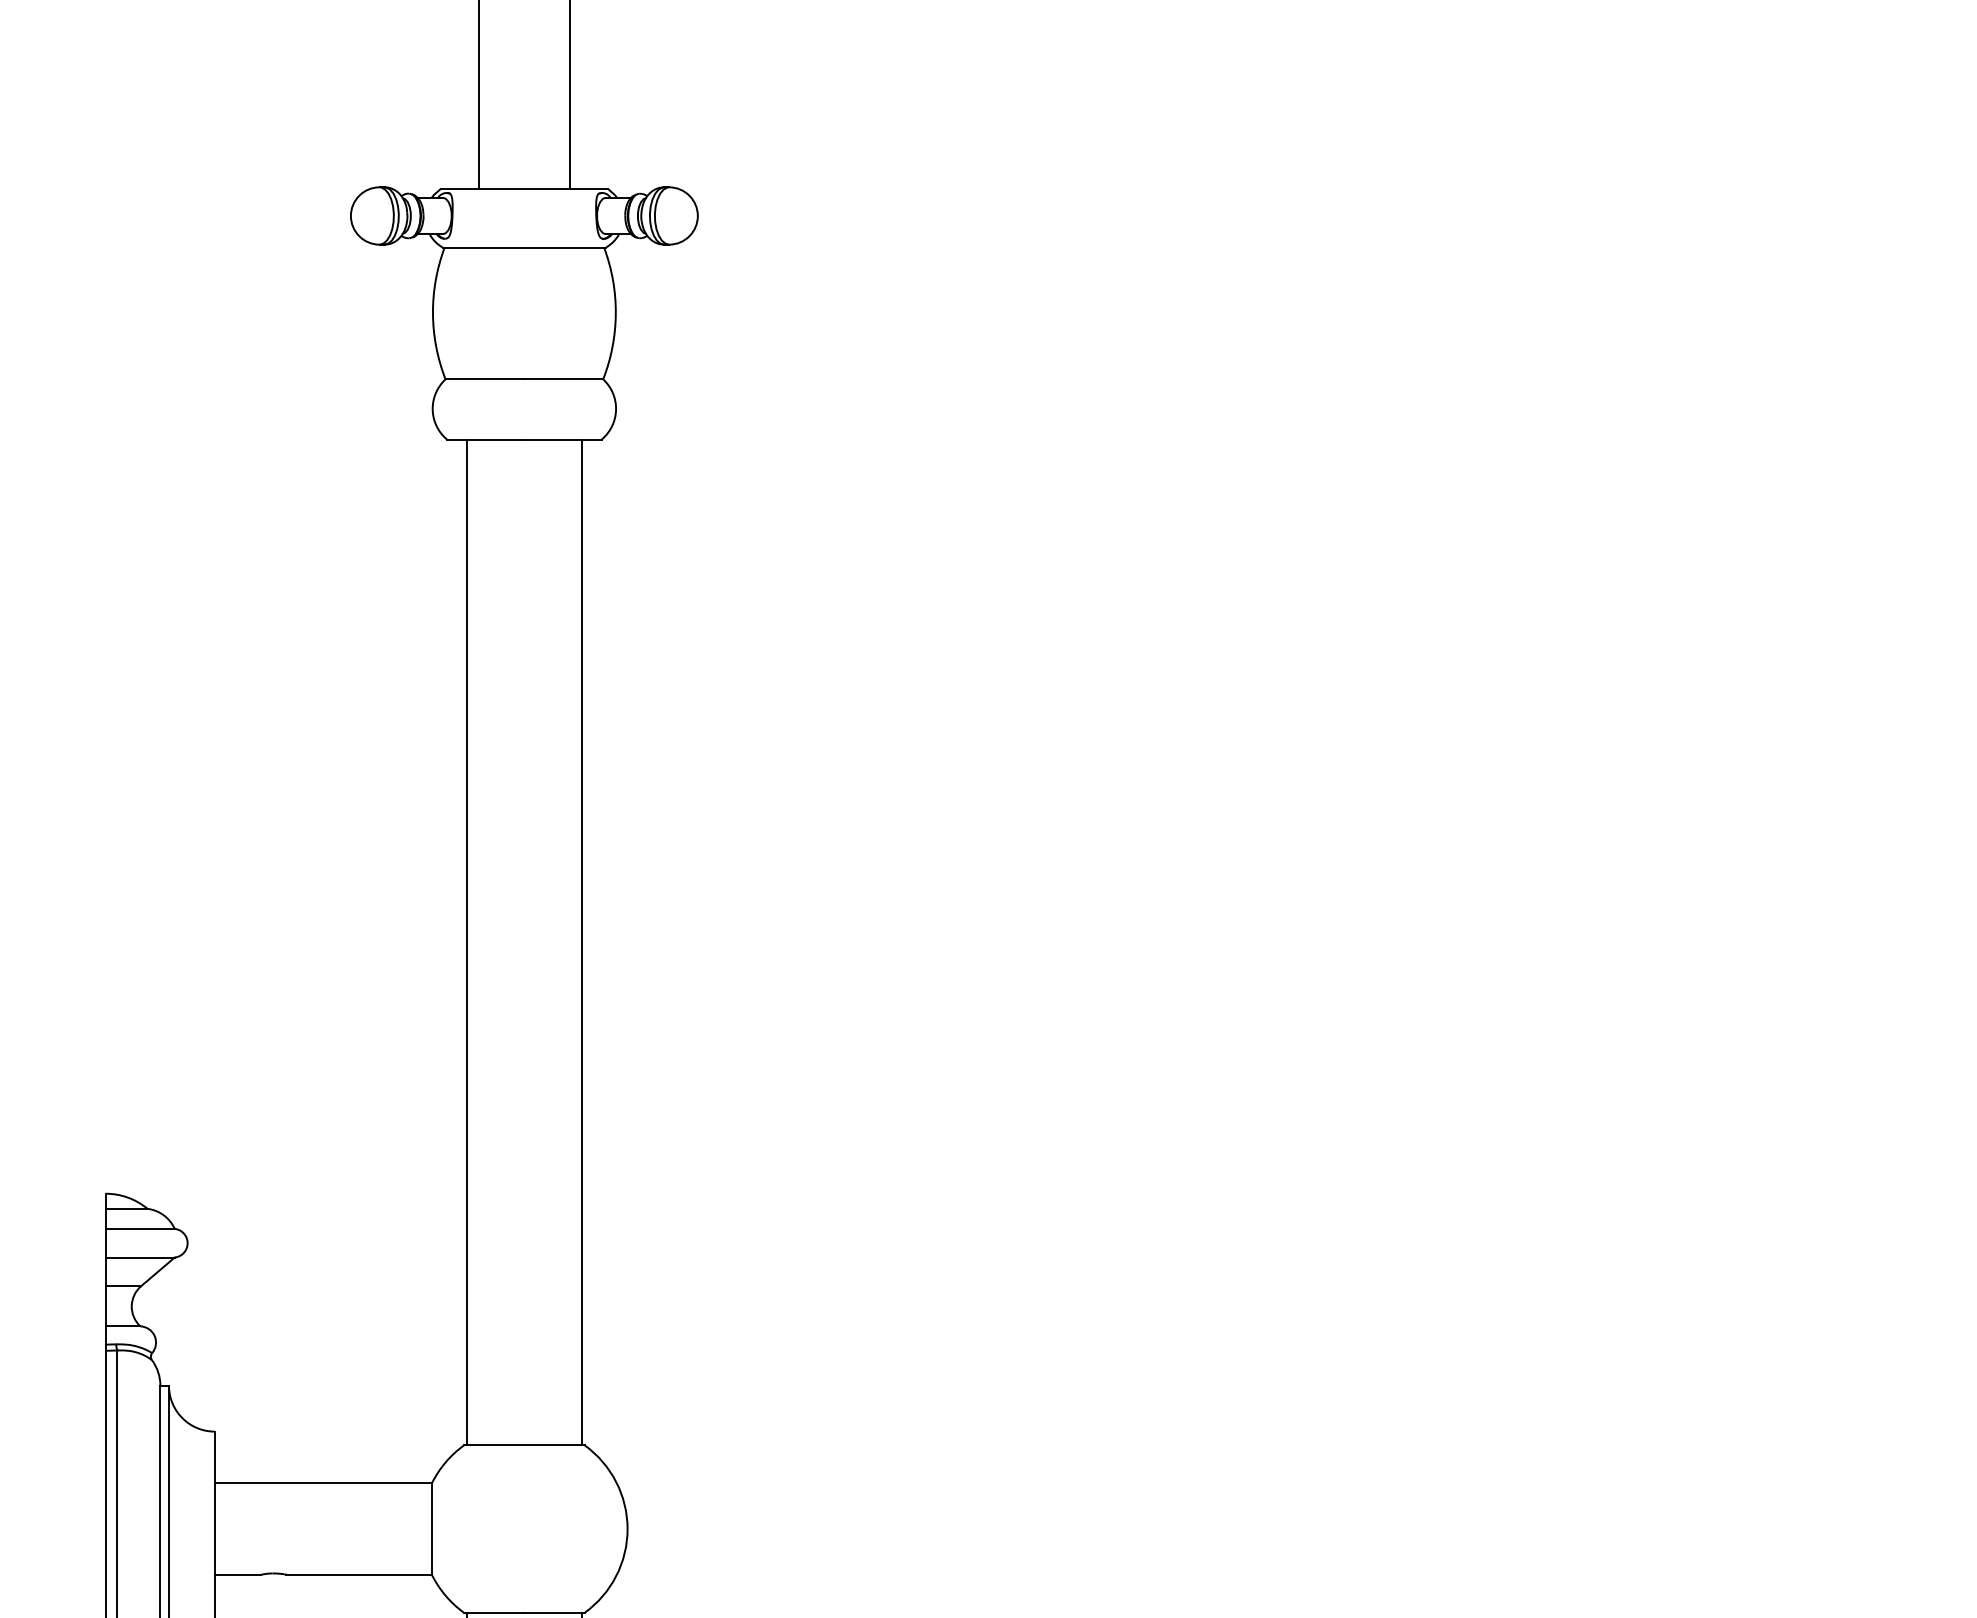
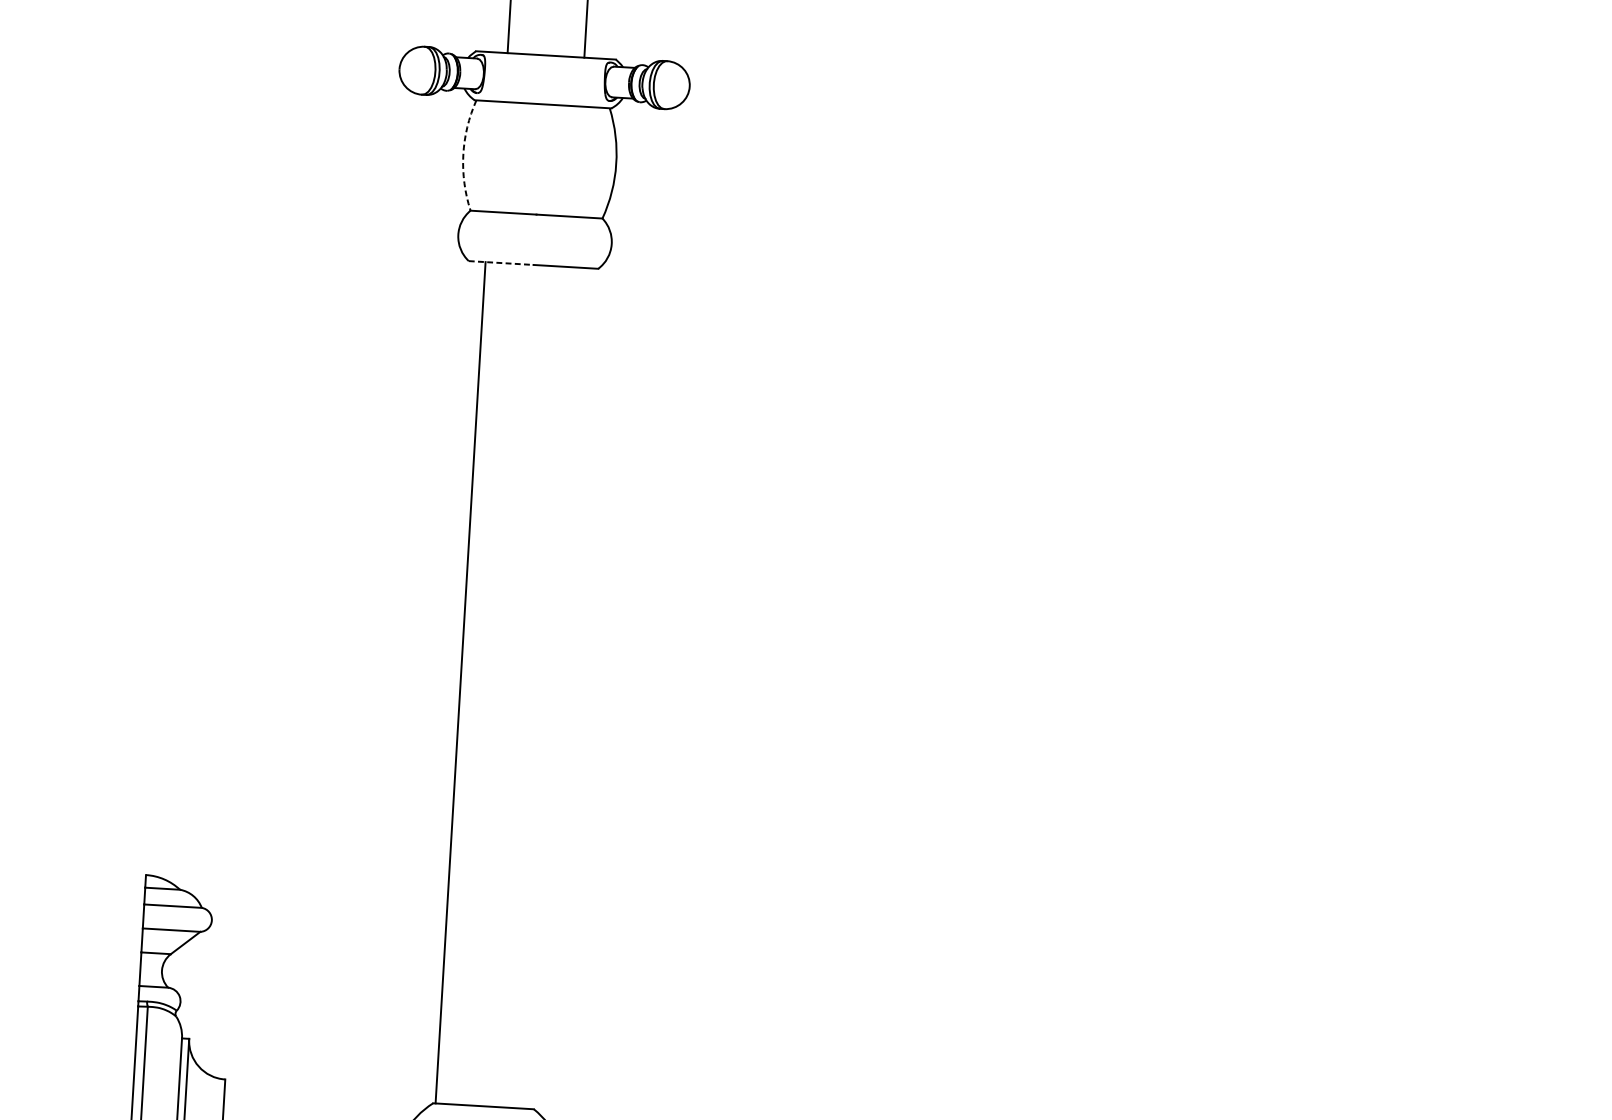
arc: (432, 313) -> (462, 154), solid -> dashed
line: (485, 439) -> (501, 262), solid -> dashed
line: (581, 942) -> (556, 688), removed

